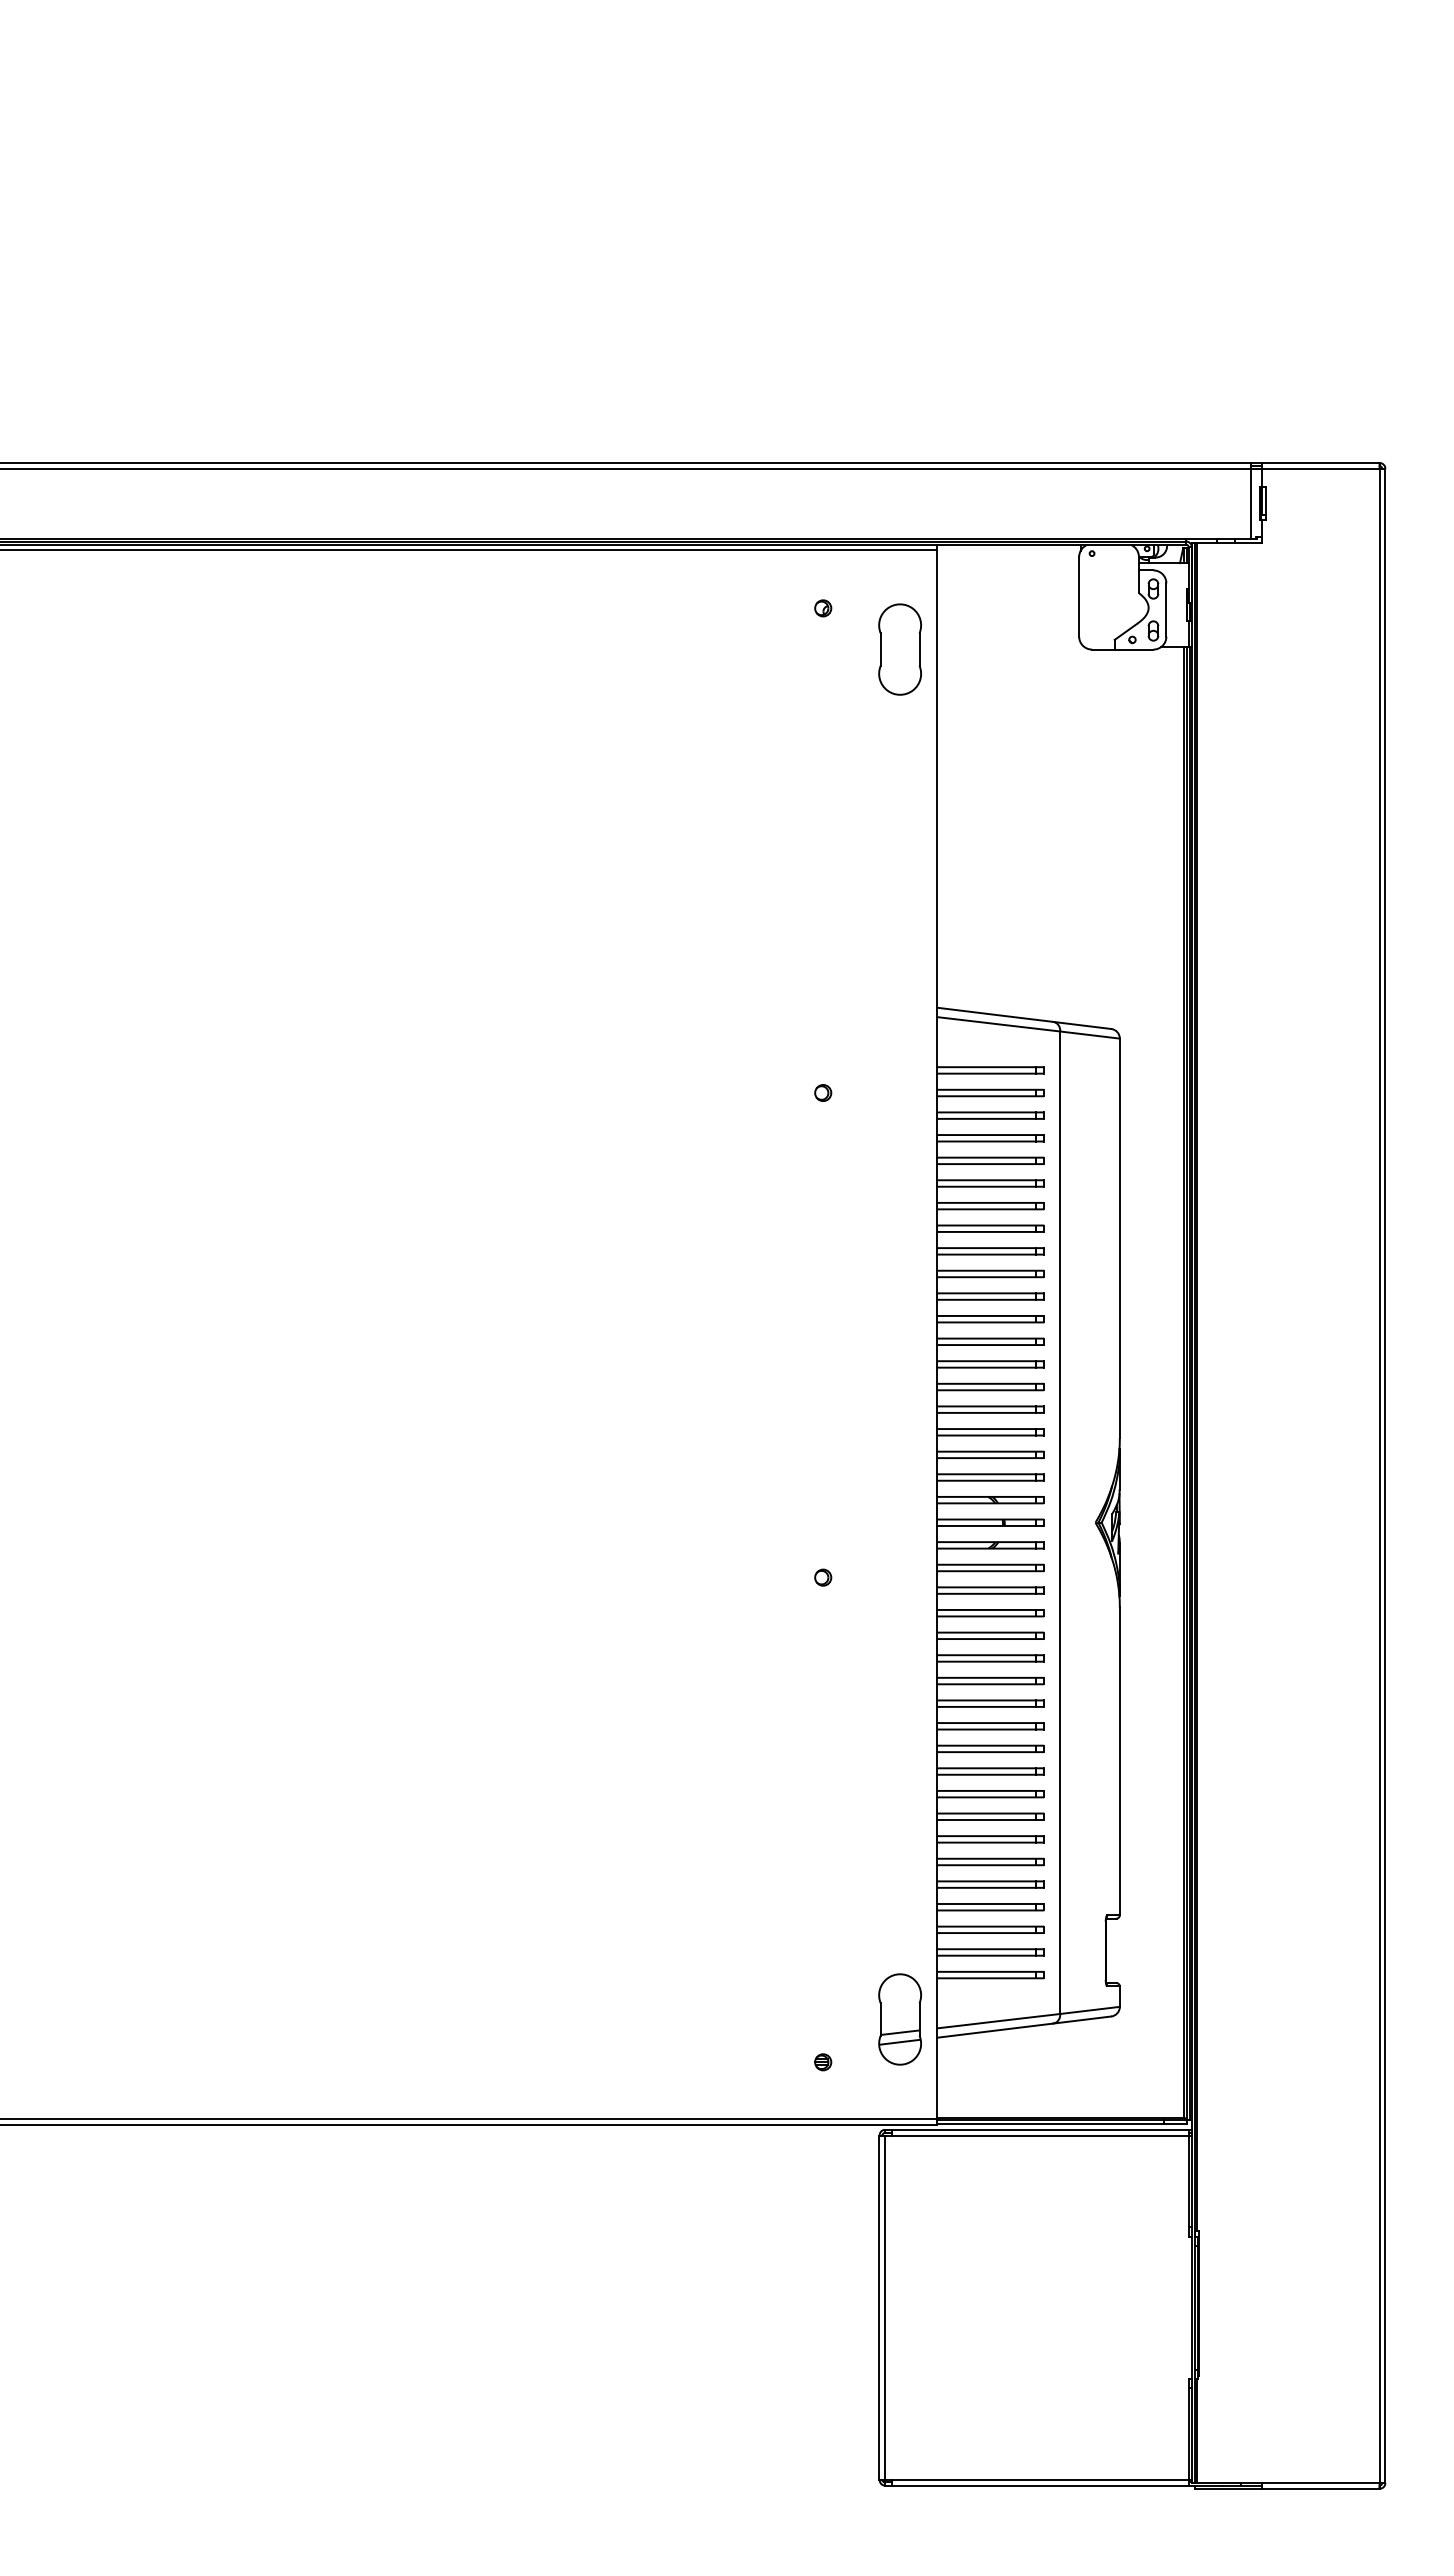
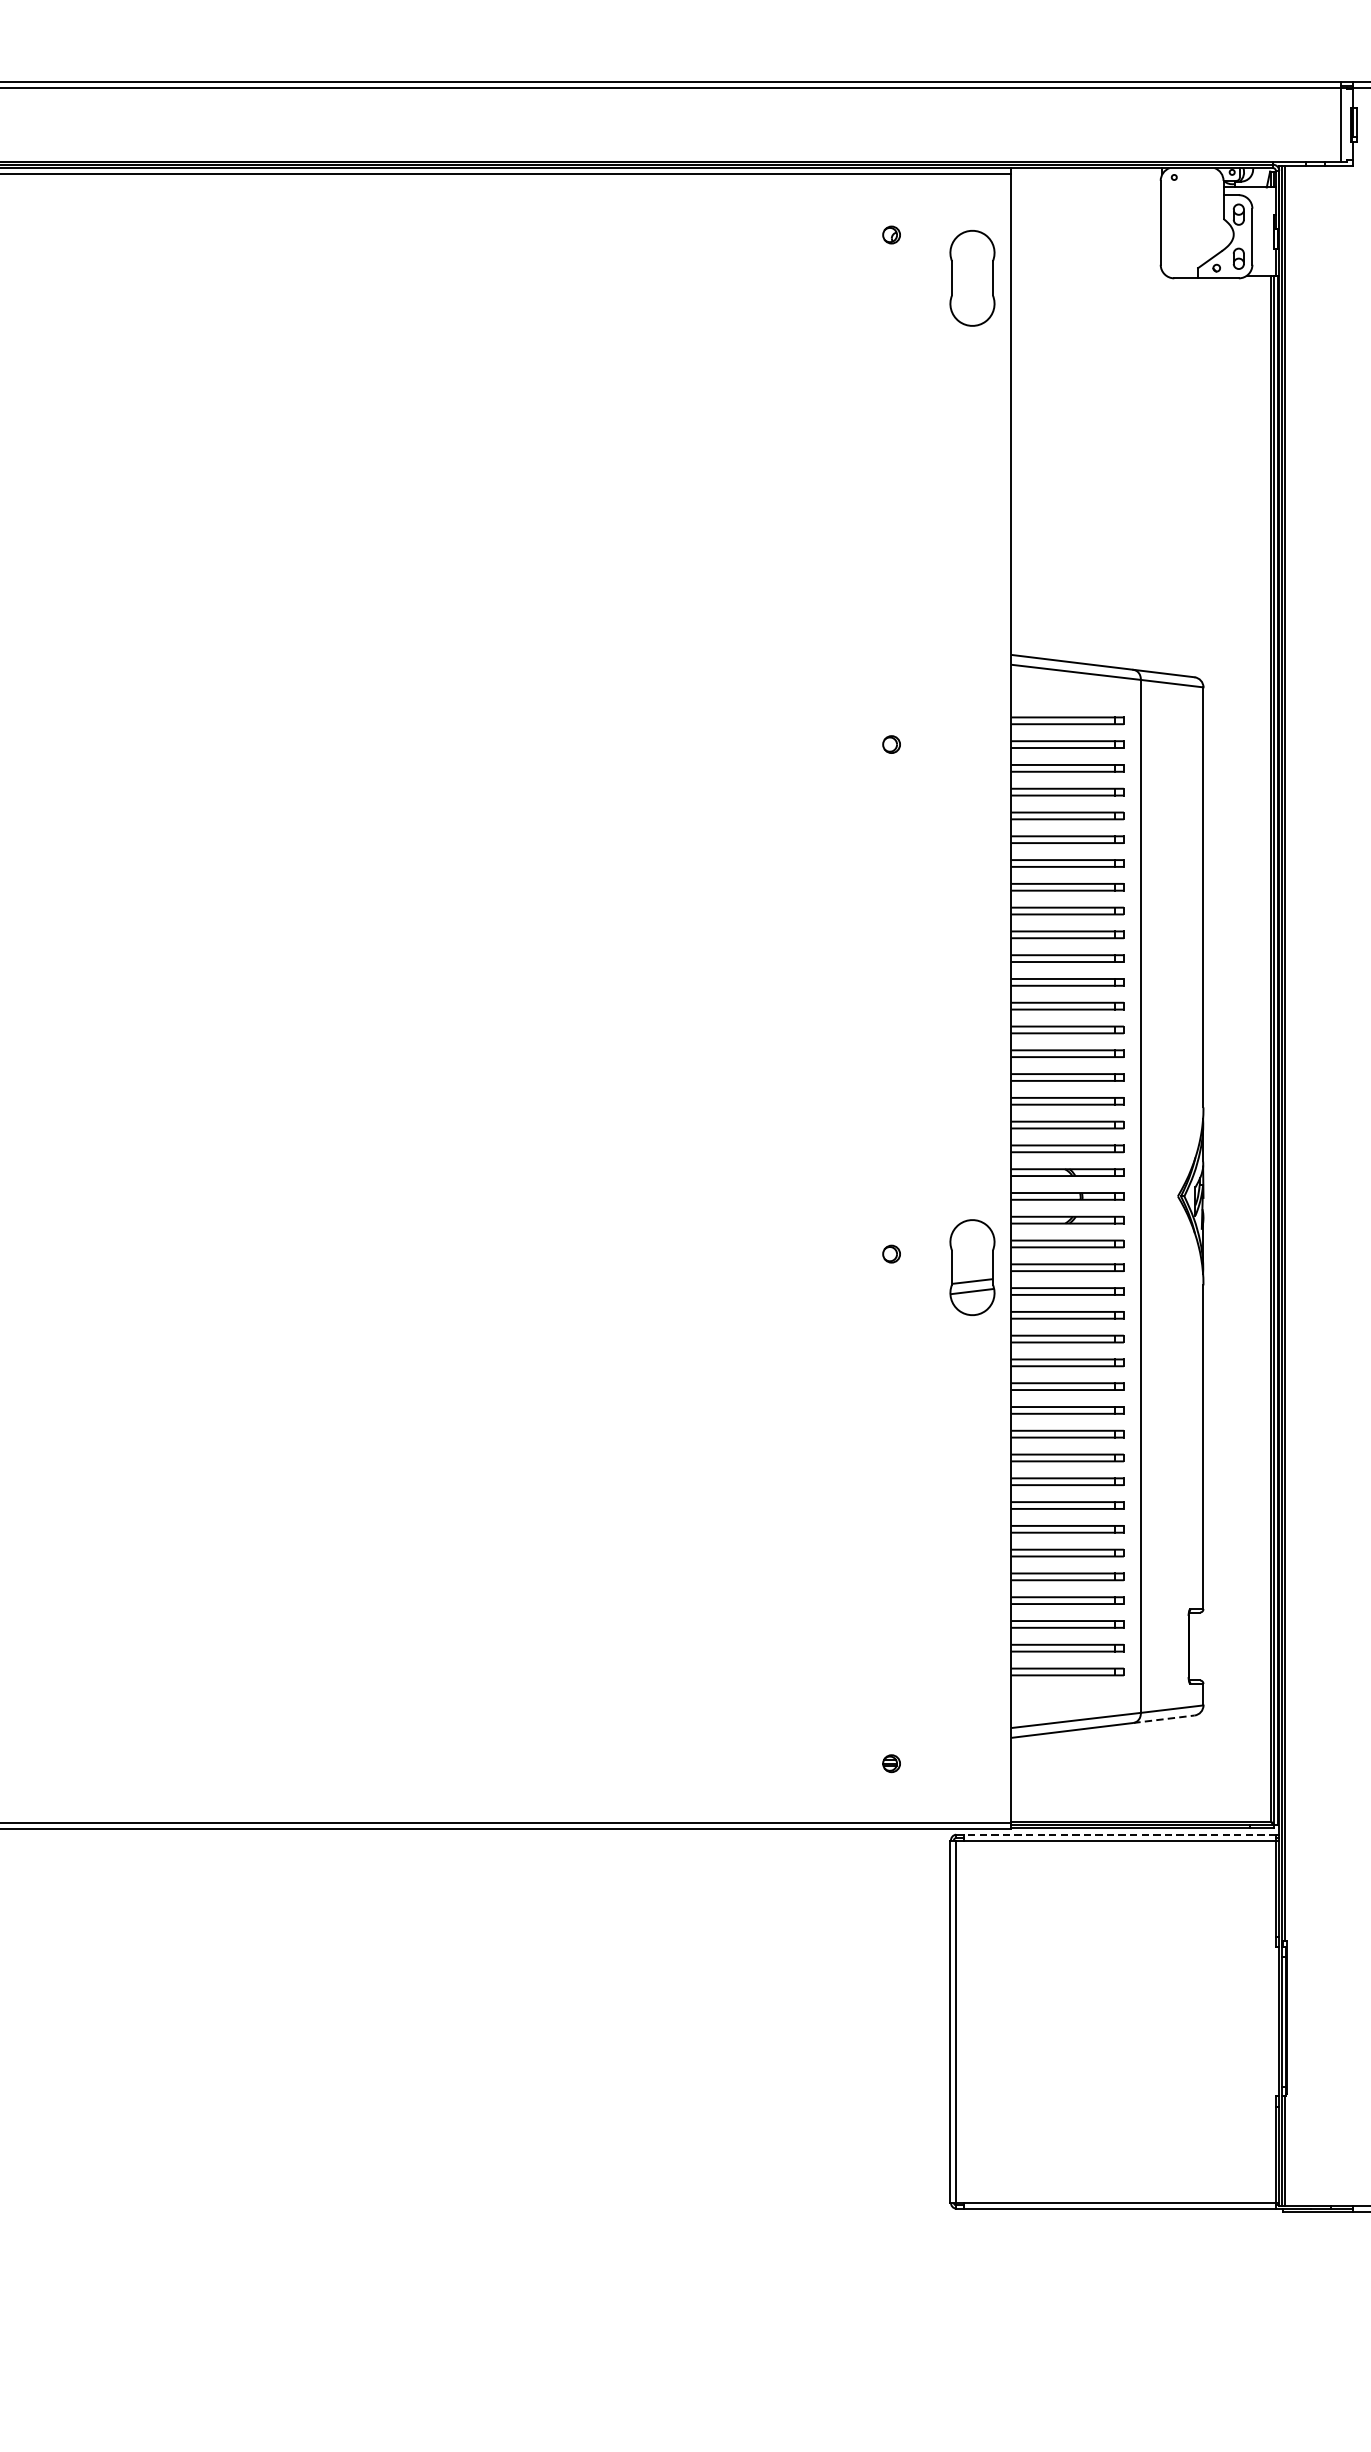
part: (899, 2019) -> (971, 1267), moved
line: (1082, 2019) -> (1164, 1718), solid -> dashed
line: (1040, 2129) -> (1120, 1834), solid -> dashed

